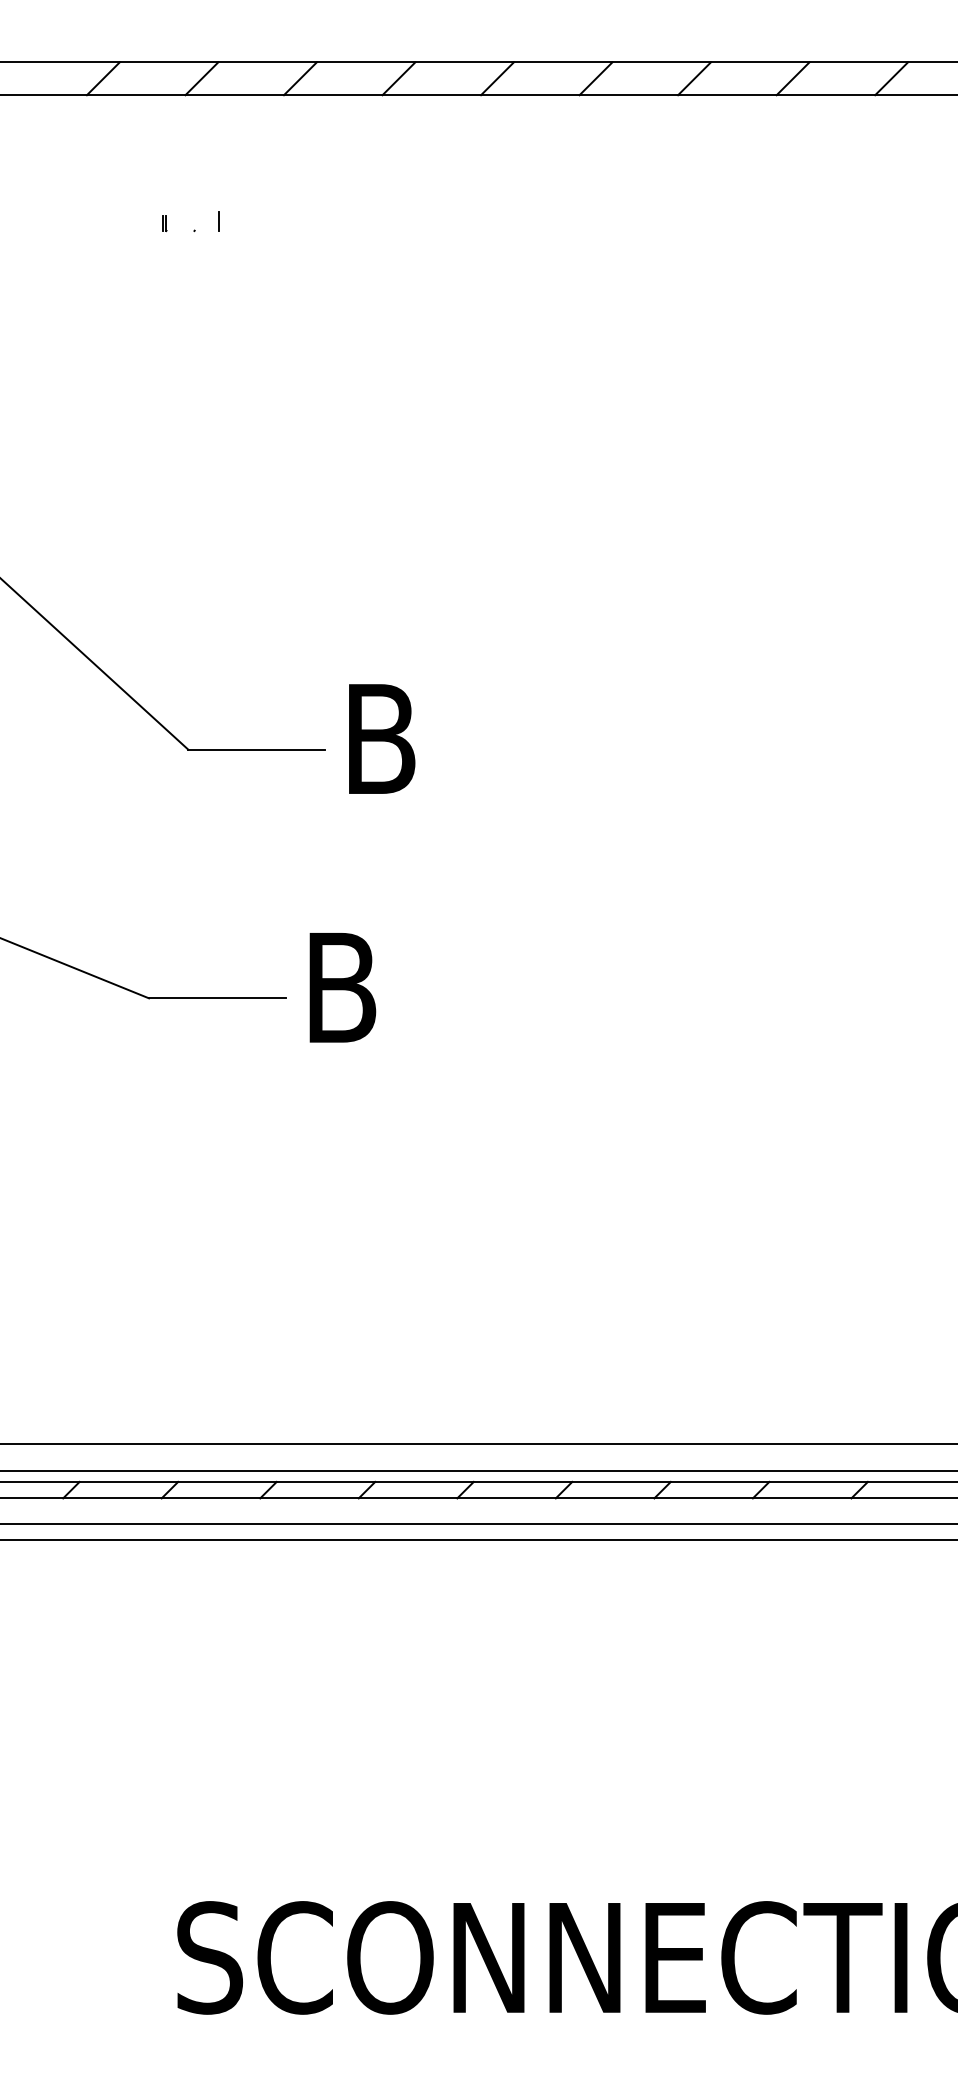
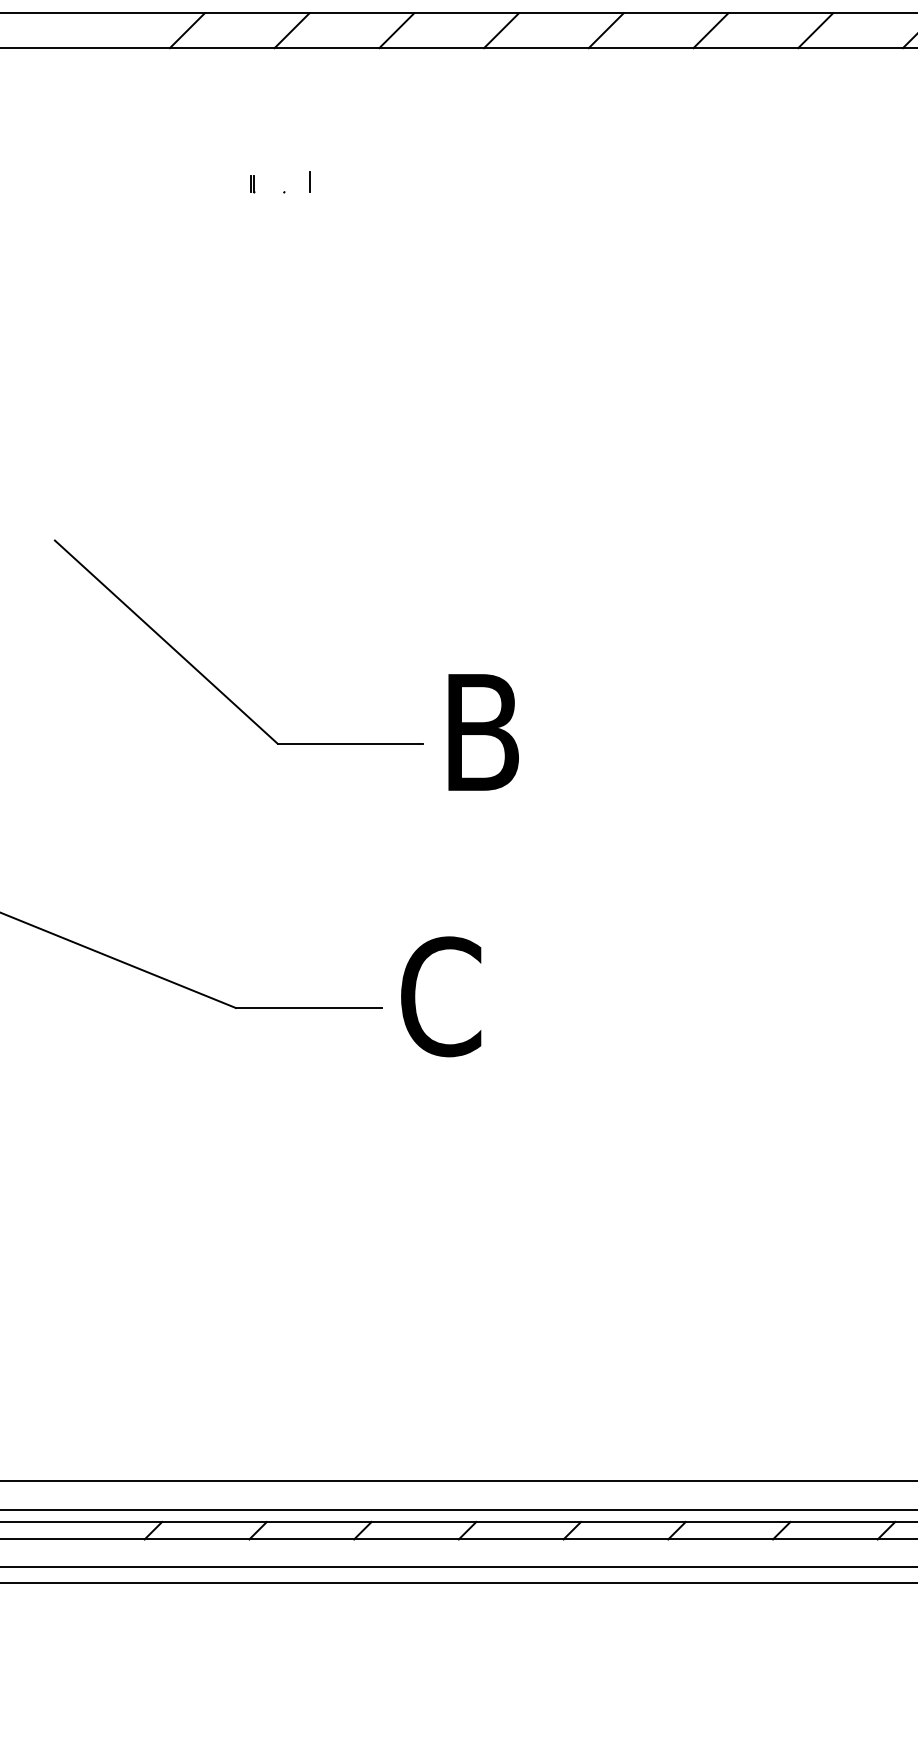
text: (341, 987) -> (440, 996), B -> C

